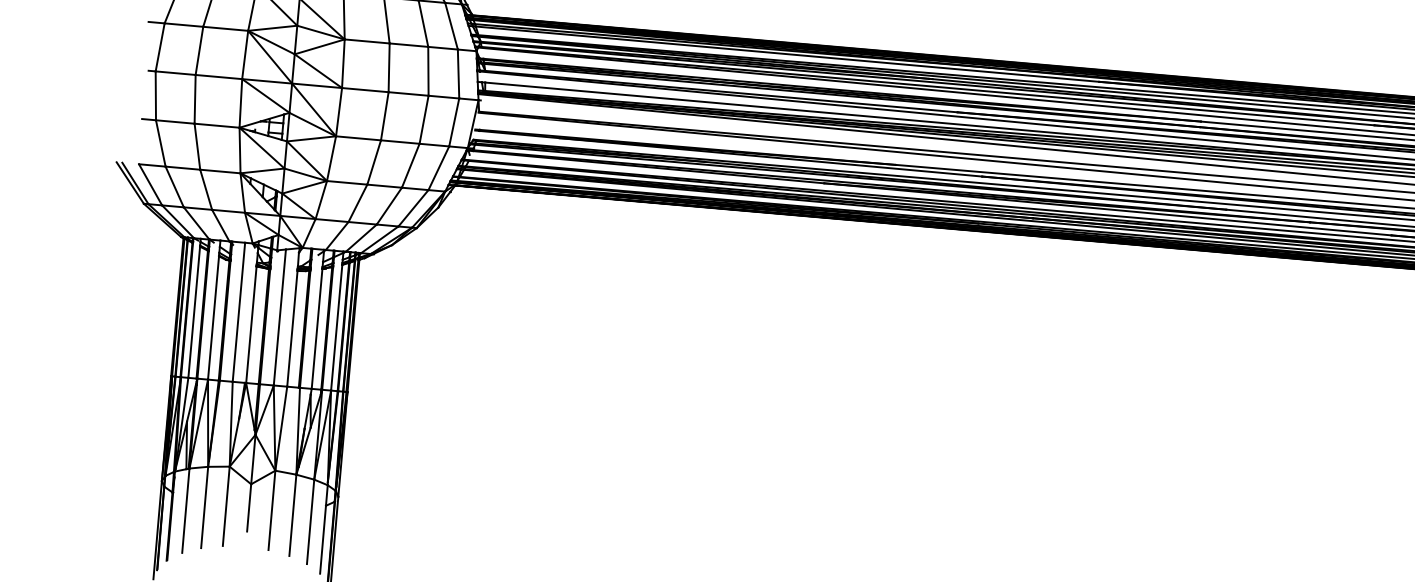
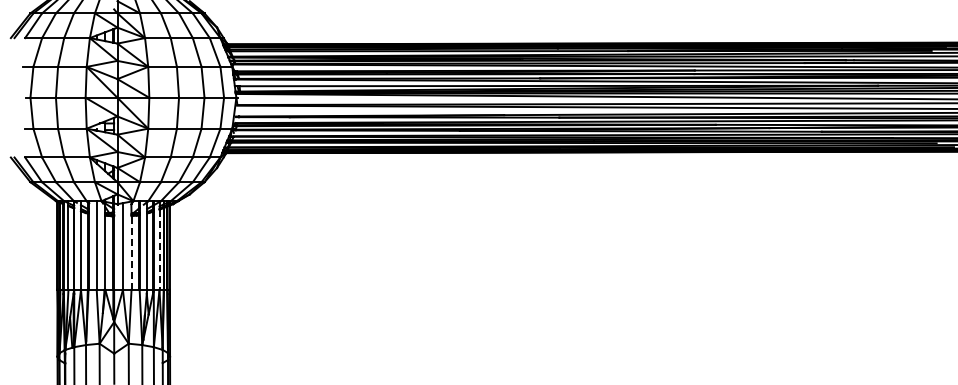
line: (336, 328) -> (159, 250), solid -> dashed
line: (292, 329) -> (131, 253), solid -> dashed

